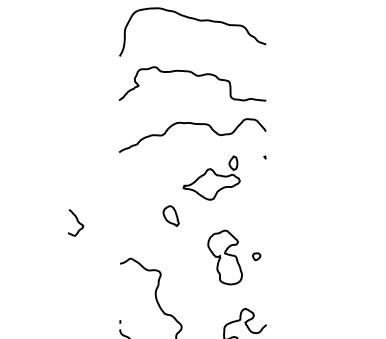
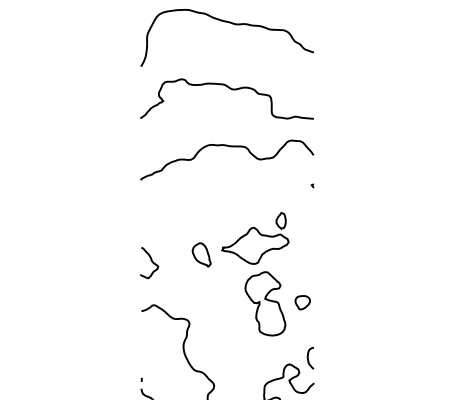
part: (211, 177) -> (255, 237), moved
curve: (77, 222) -> (151, 262), moved
part: (256, 256) -> (302, 302), size x1.67
curve: (262, 304) -> (309, 359), added

